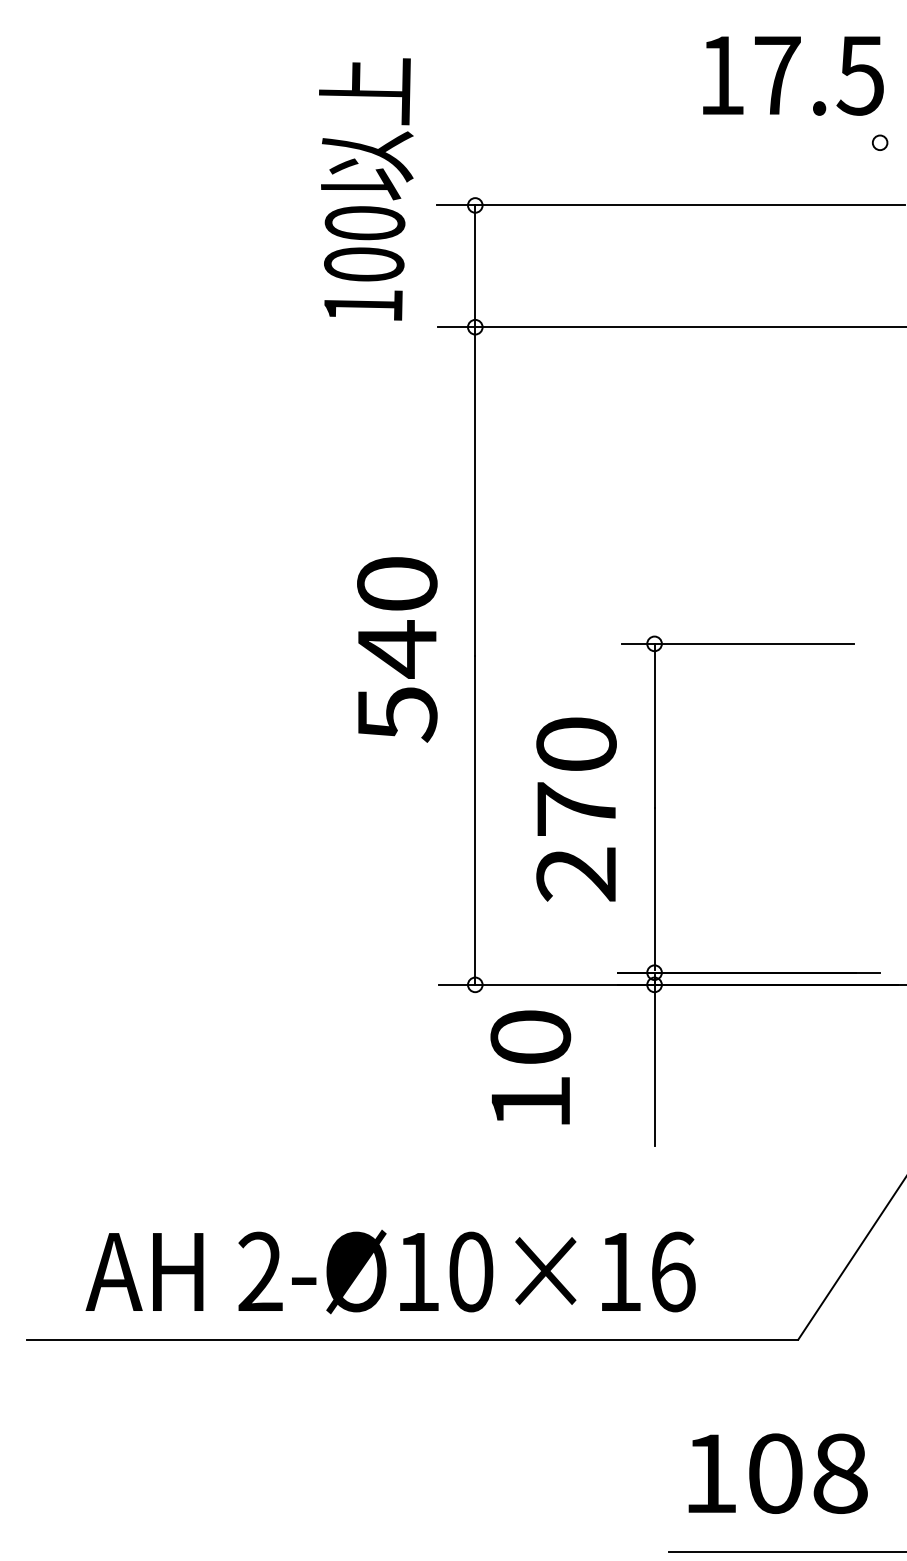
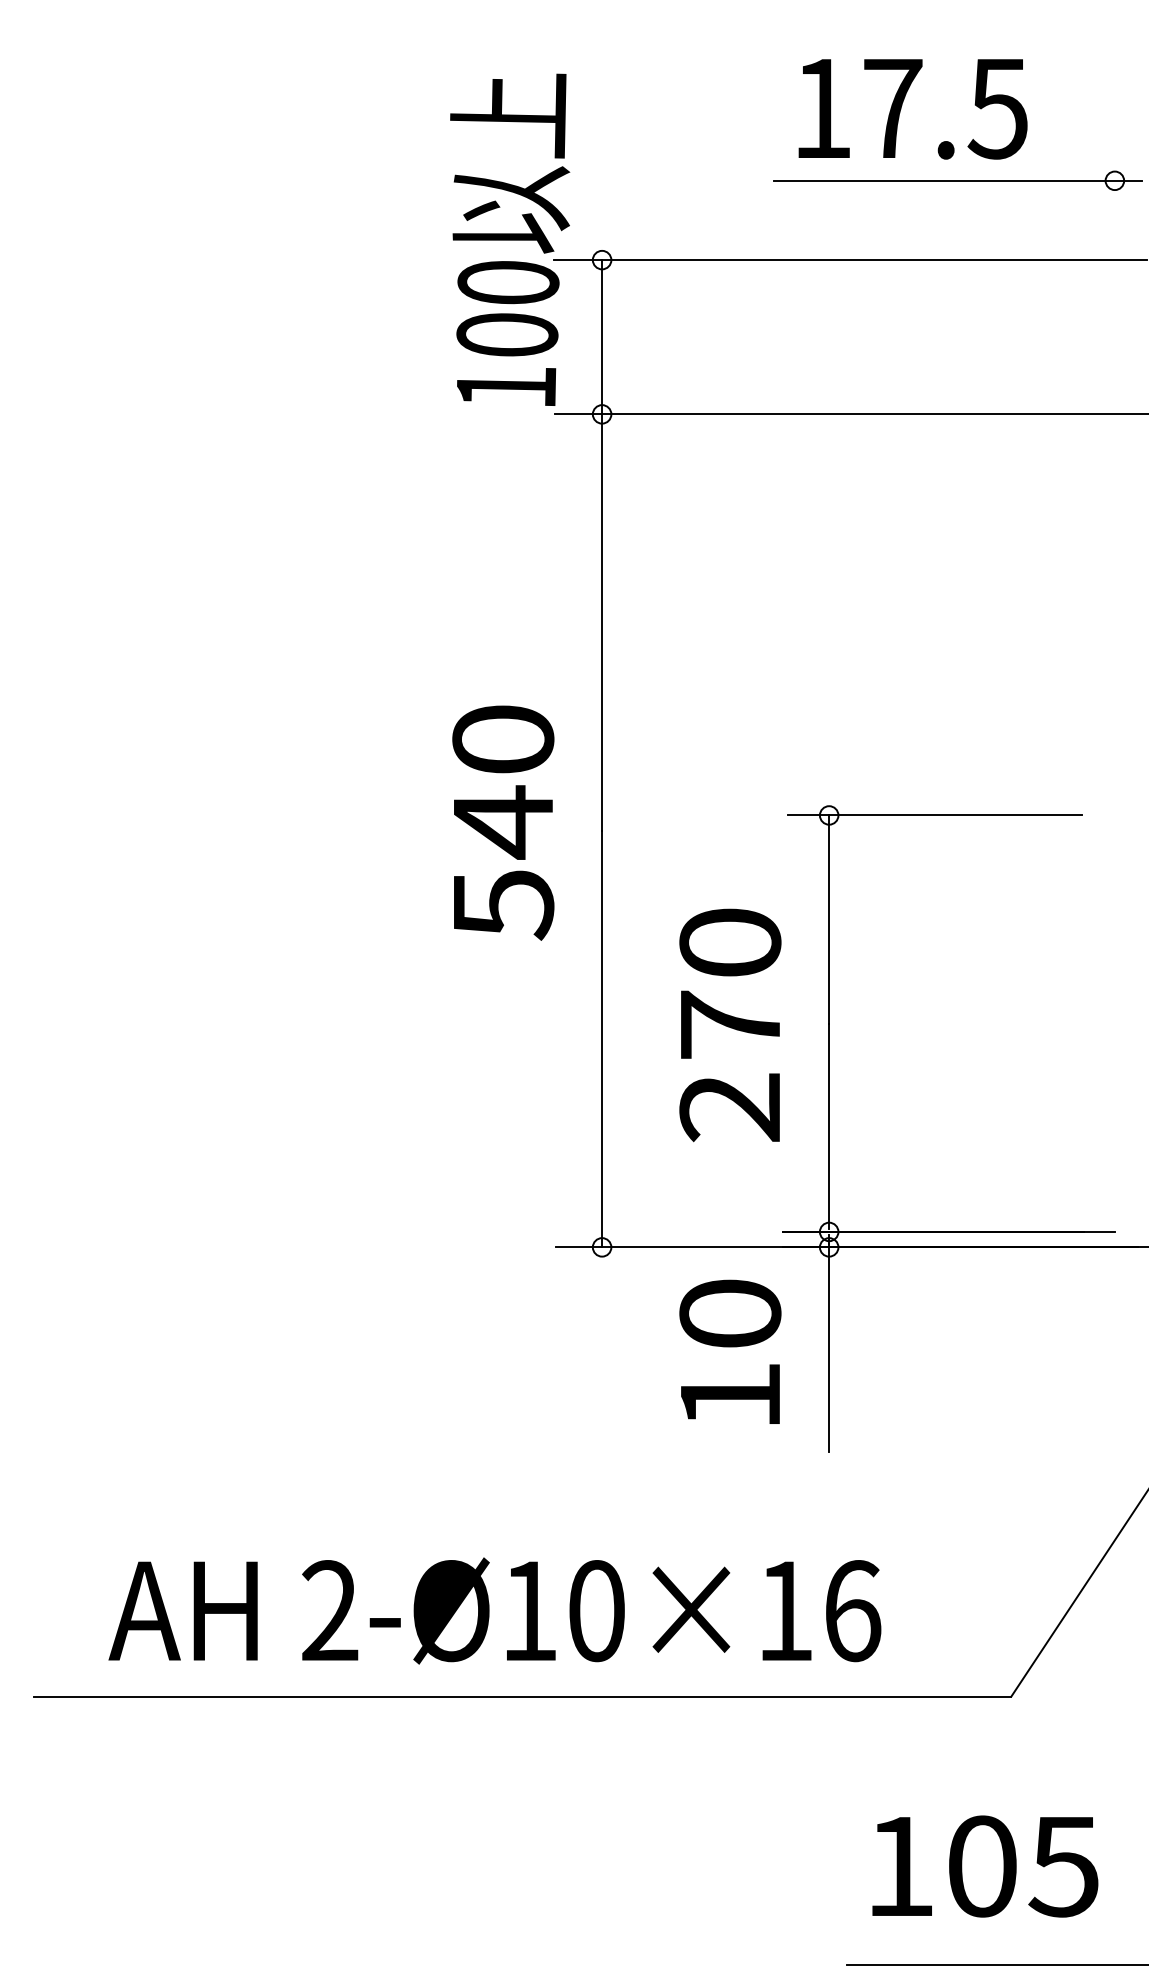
text: (792, 76) -> (912, 109), moved
line: (755, 142) -> (957, 180), added
text: (366, 189) -> (510, 239), moved
text: (530, 1067) -> (730, 1351), moved
text: (839, 1473) -> (1063, 1866), 108 -> 105

